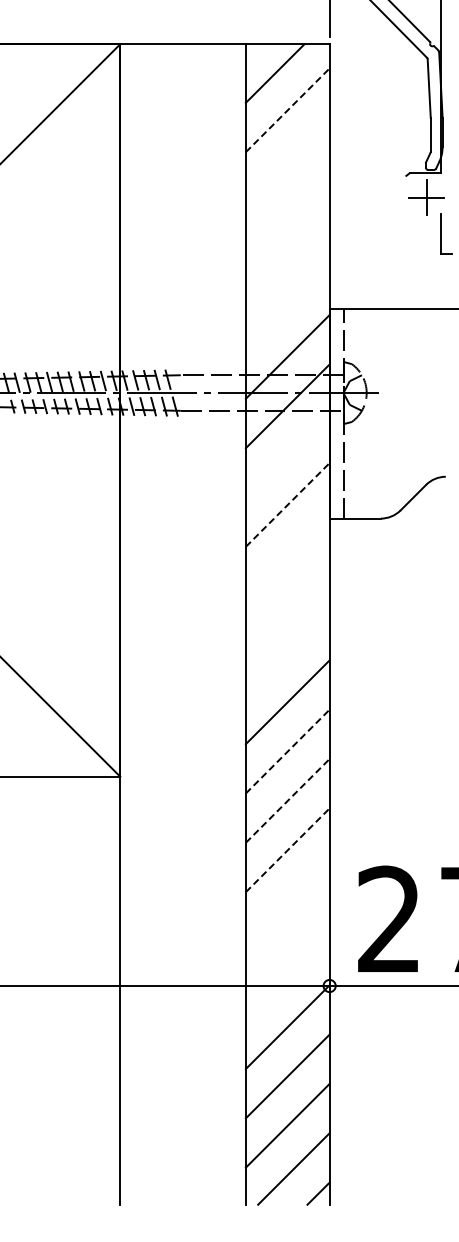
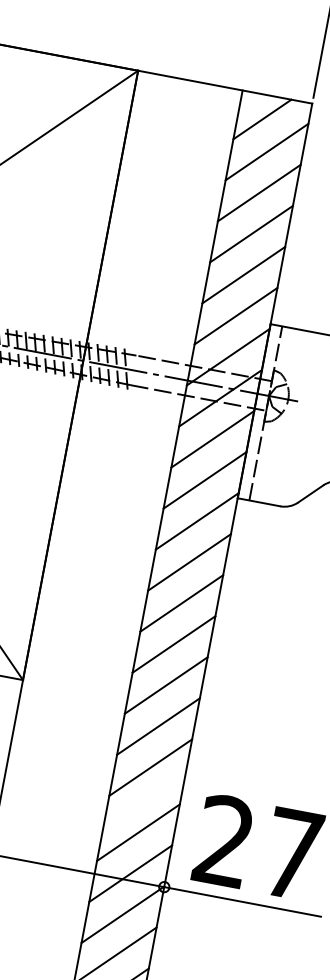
line: (288, 110) -> (267, 152), dashed -> solid
line: (287, 159) -> (259, 192), added
line: (287, 208) -> (251, 233), added
line: (287, 258) -> (243, 275), added
line: (287, 307) -> (235, 316), added
line: (287, 455) -> (212, 439), added
line: (288, 504) -> (205, 480), dashed -> solid
line: (287, 554) -> (197, 521), added
line: (287, 603) -> (189, 562), added
line: (287, 652) -> (181, 603), added
line: (288, 751) -> (166, 685), dashed -> solid
line: (288, 800) -> (159, 726), dashed -> solid
line: (288, 849) -> (151, 767), dashed -> solid
line: (287, 928) -> (138, 832), added
line: (287, 977) -> (130, 873), added

